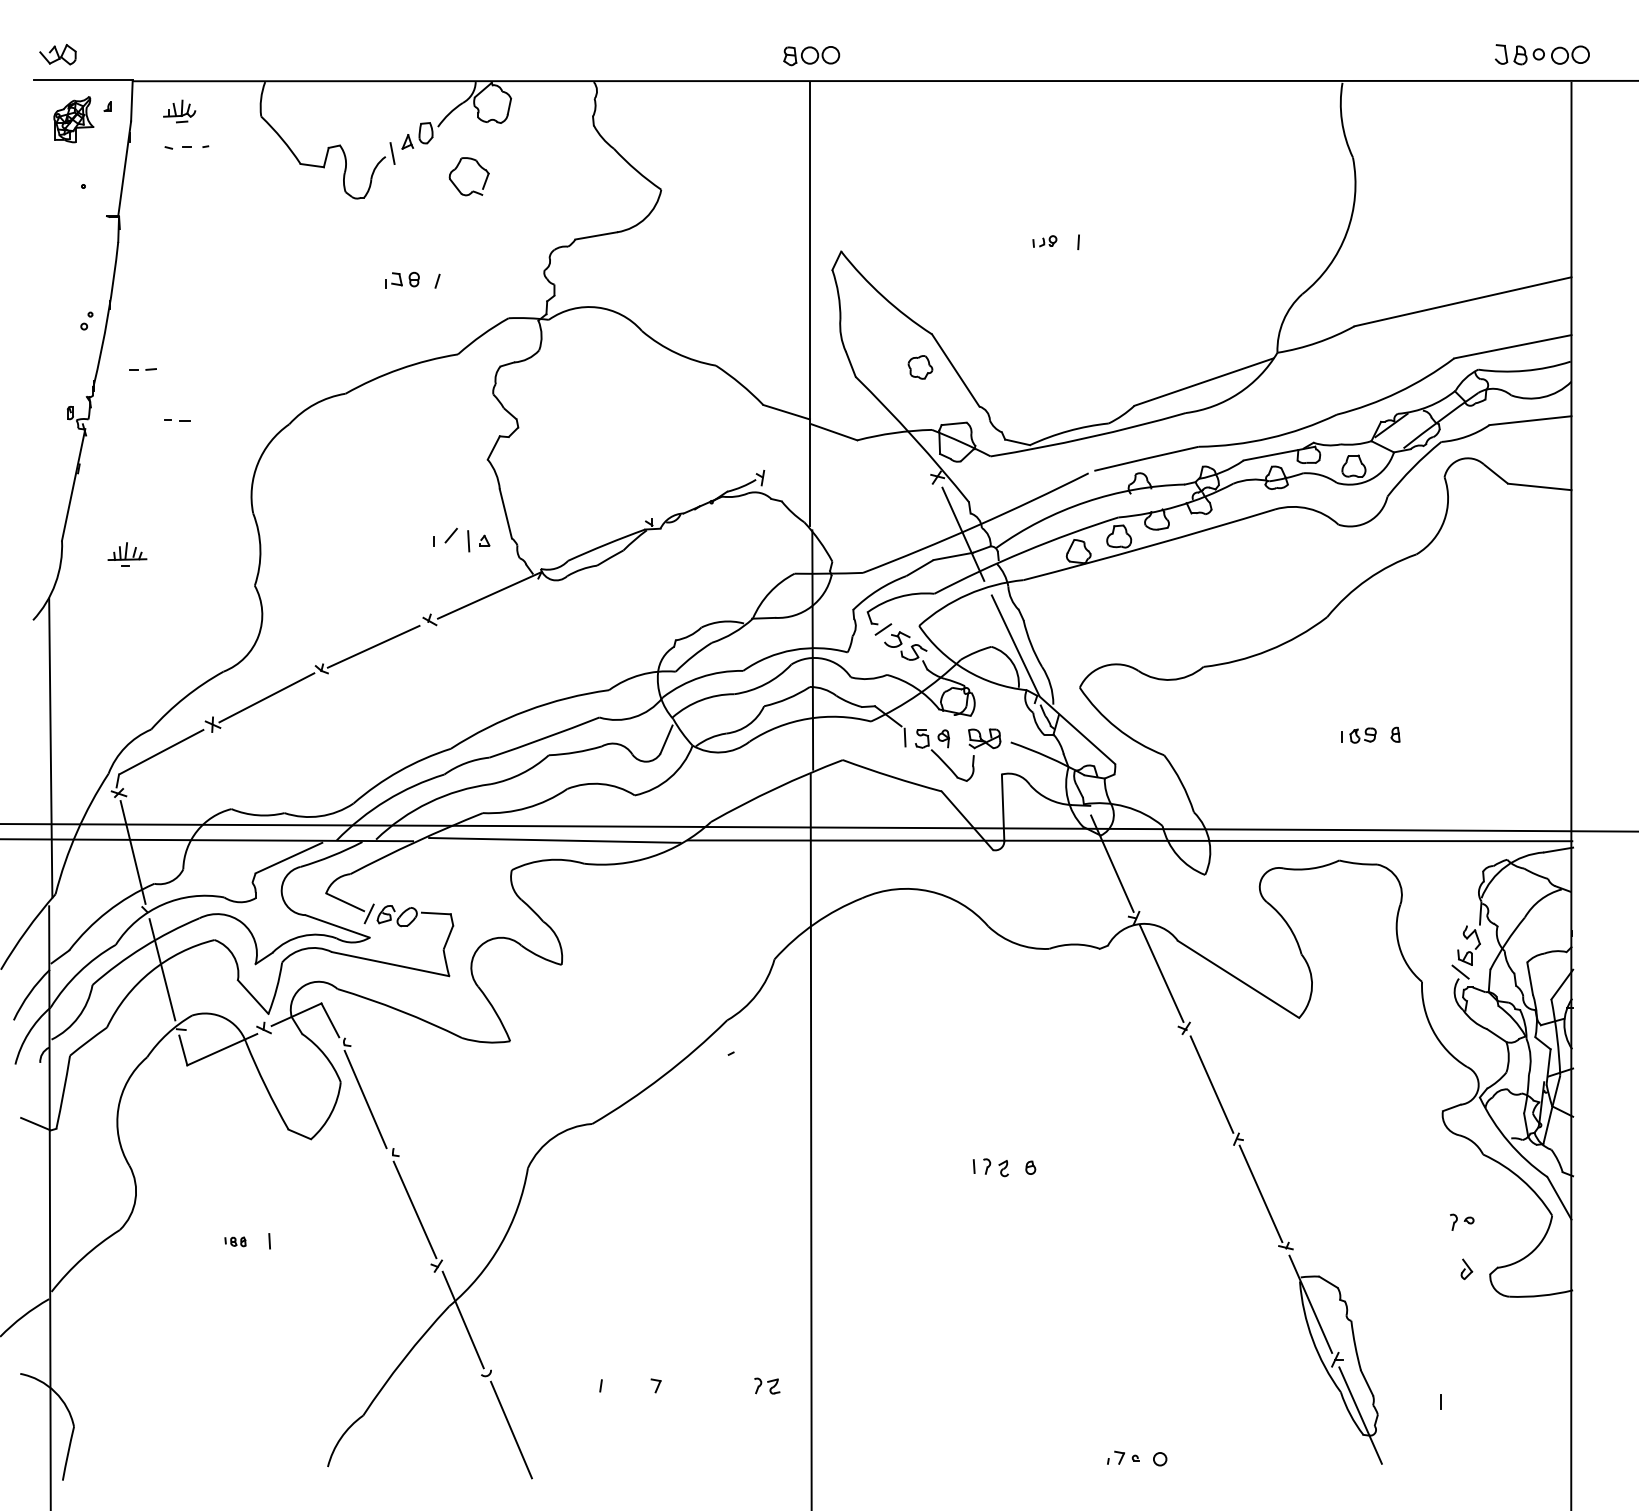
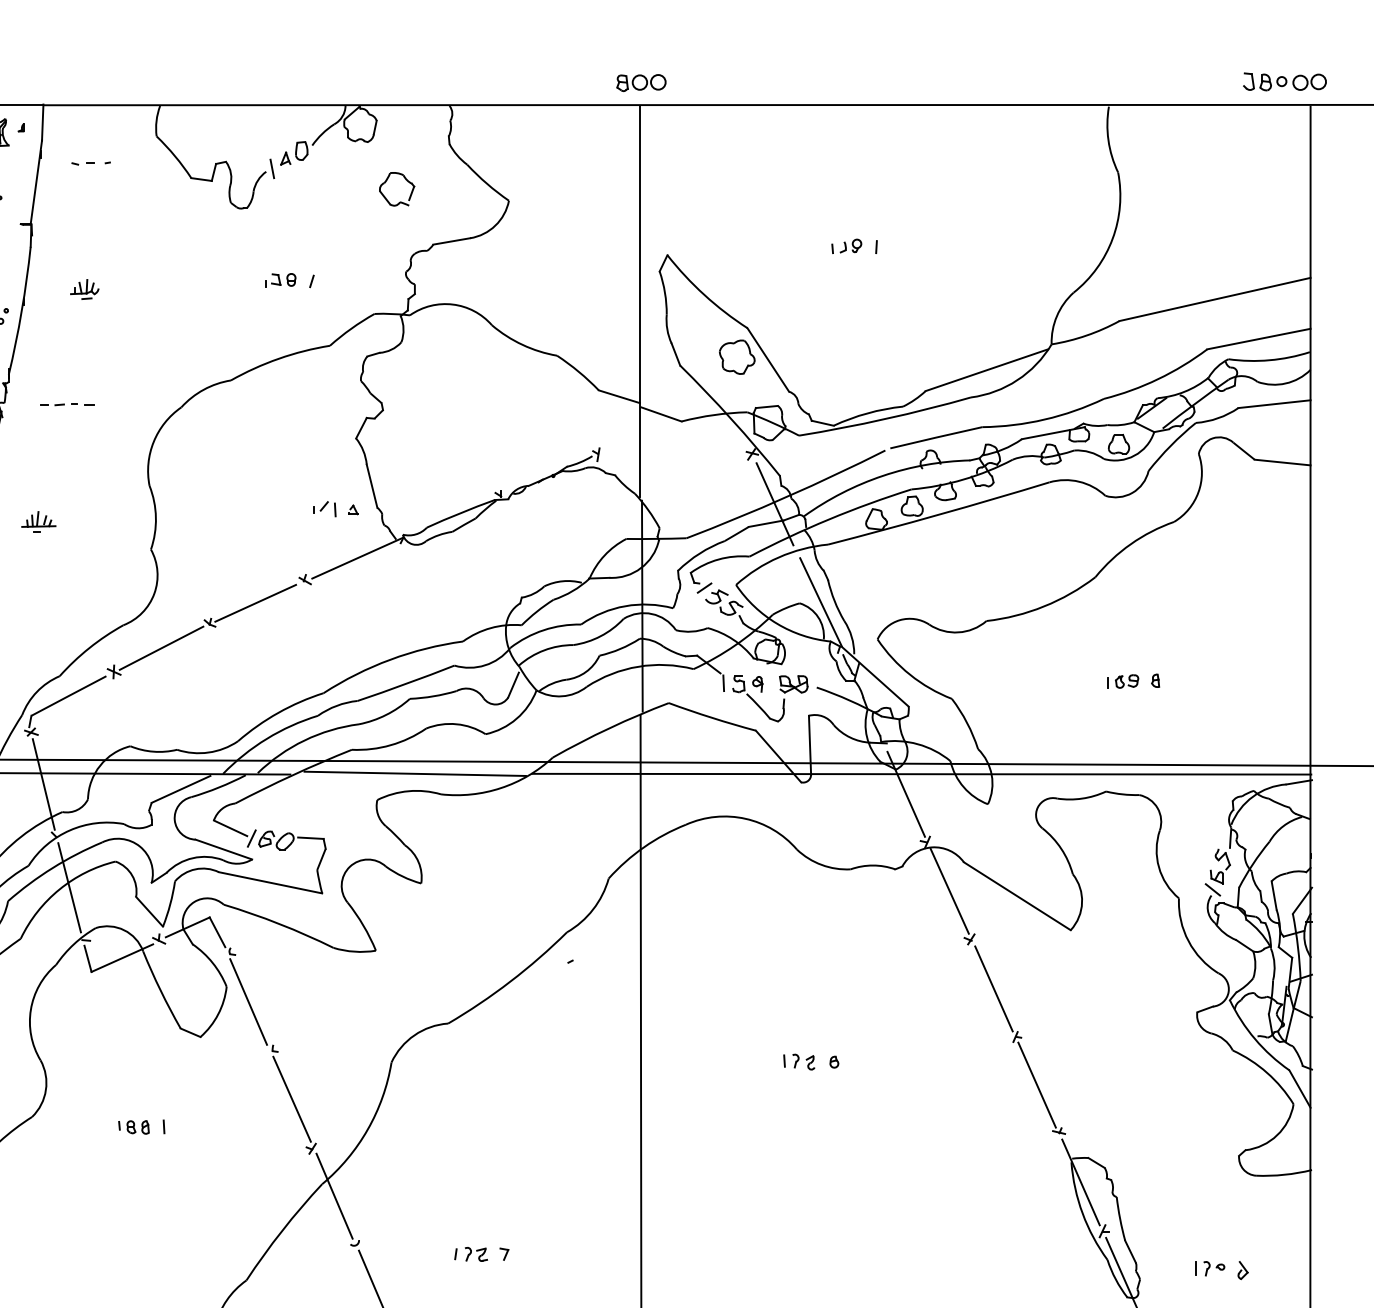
part: (179, 111) -> (84, 289), moved
part: (456, 169) -> (385, 182), moved
part: (1044, 241) -> (846, 246), size x1.43
part: (920, 367) -> (737, 357), size x1.67
part: (142, 369) -> (52, 404), moved
part: (452, 539) -> (325, 508), size x0.71
part: (1462, 1221) -> (1214, 1267), moved
part: (235, 1241) -> (133, 1127), size x1.67
part: (1466, 1269) -> (1242, 1270), moved
part: (767, 1385) -> (476, 1253), moved

